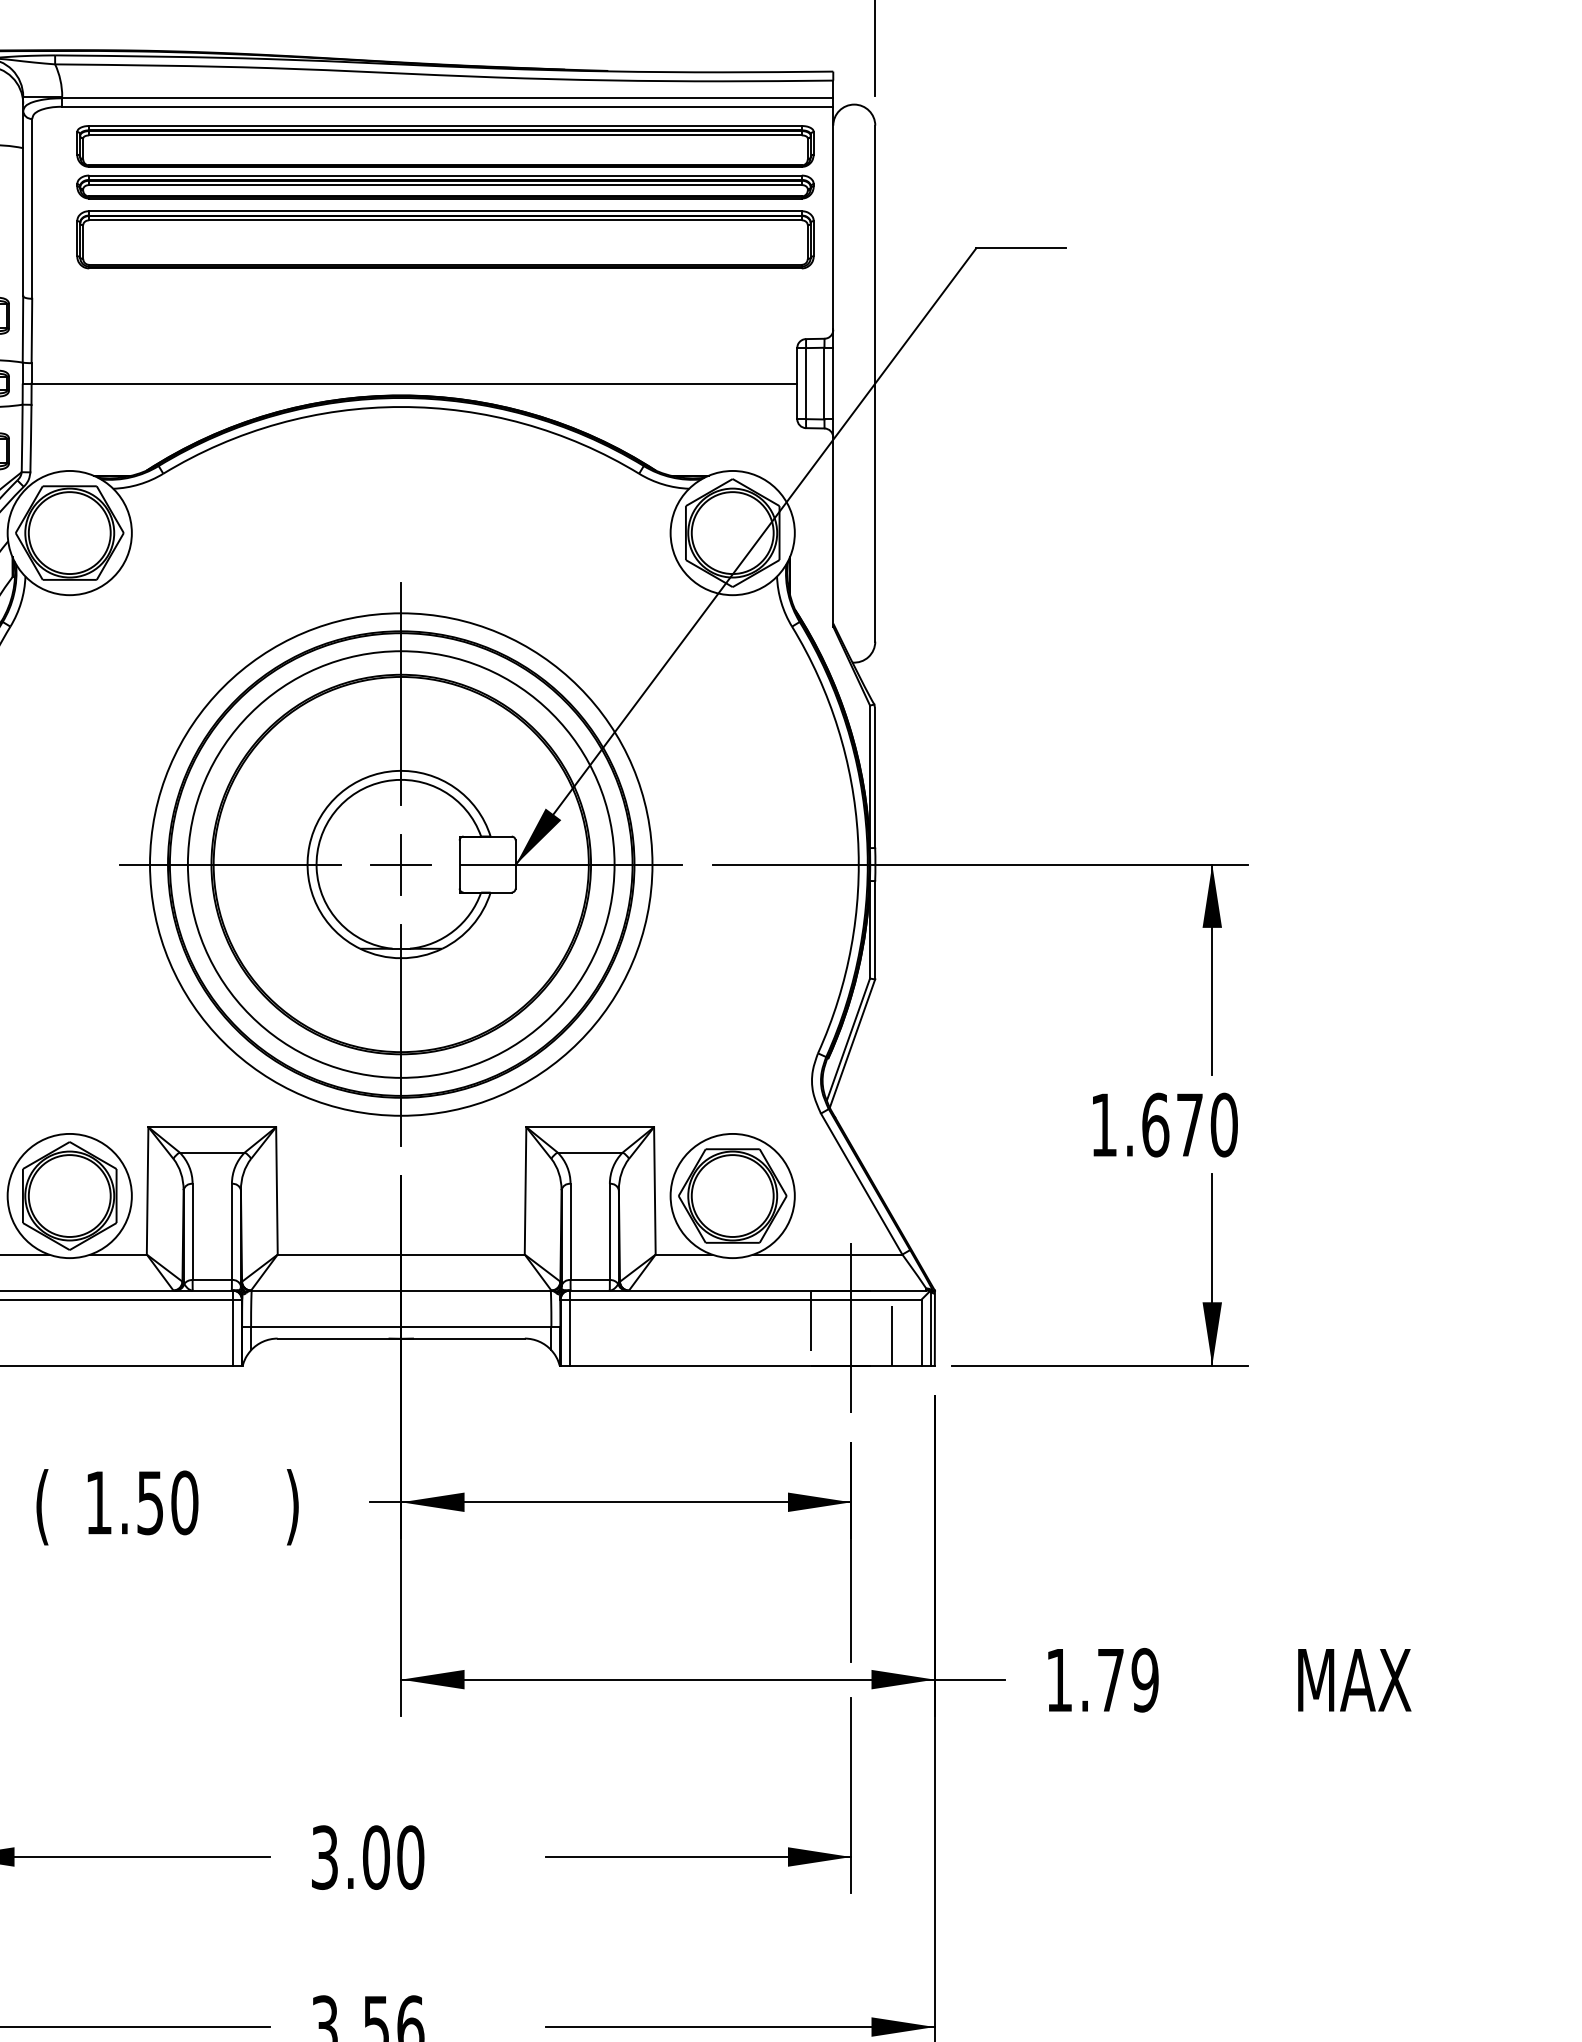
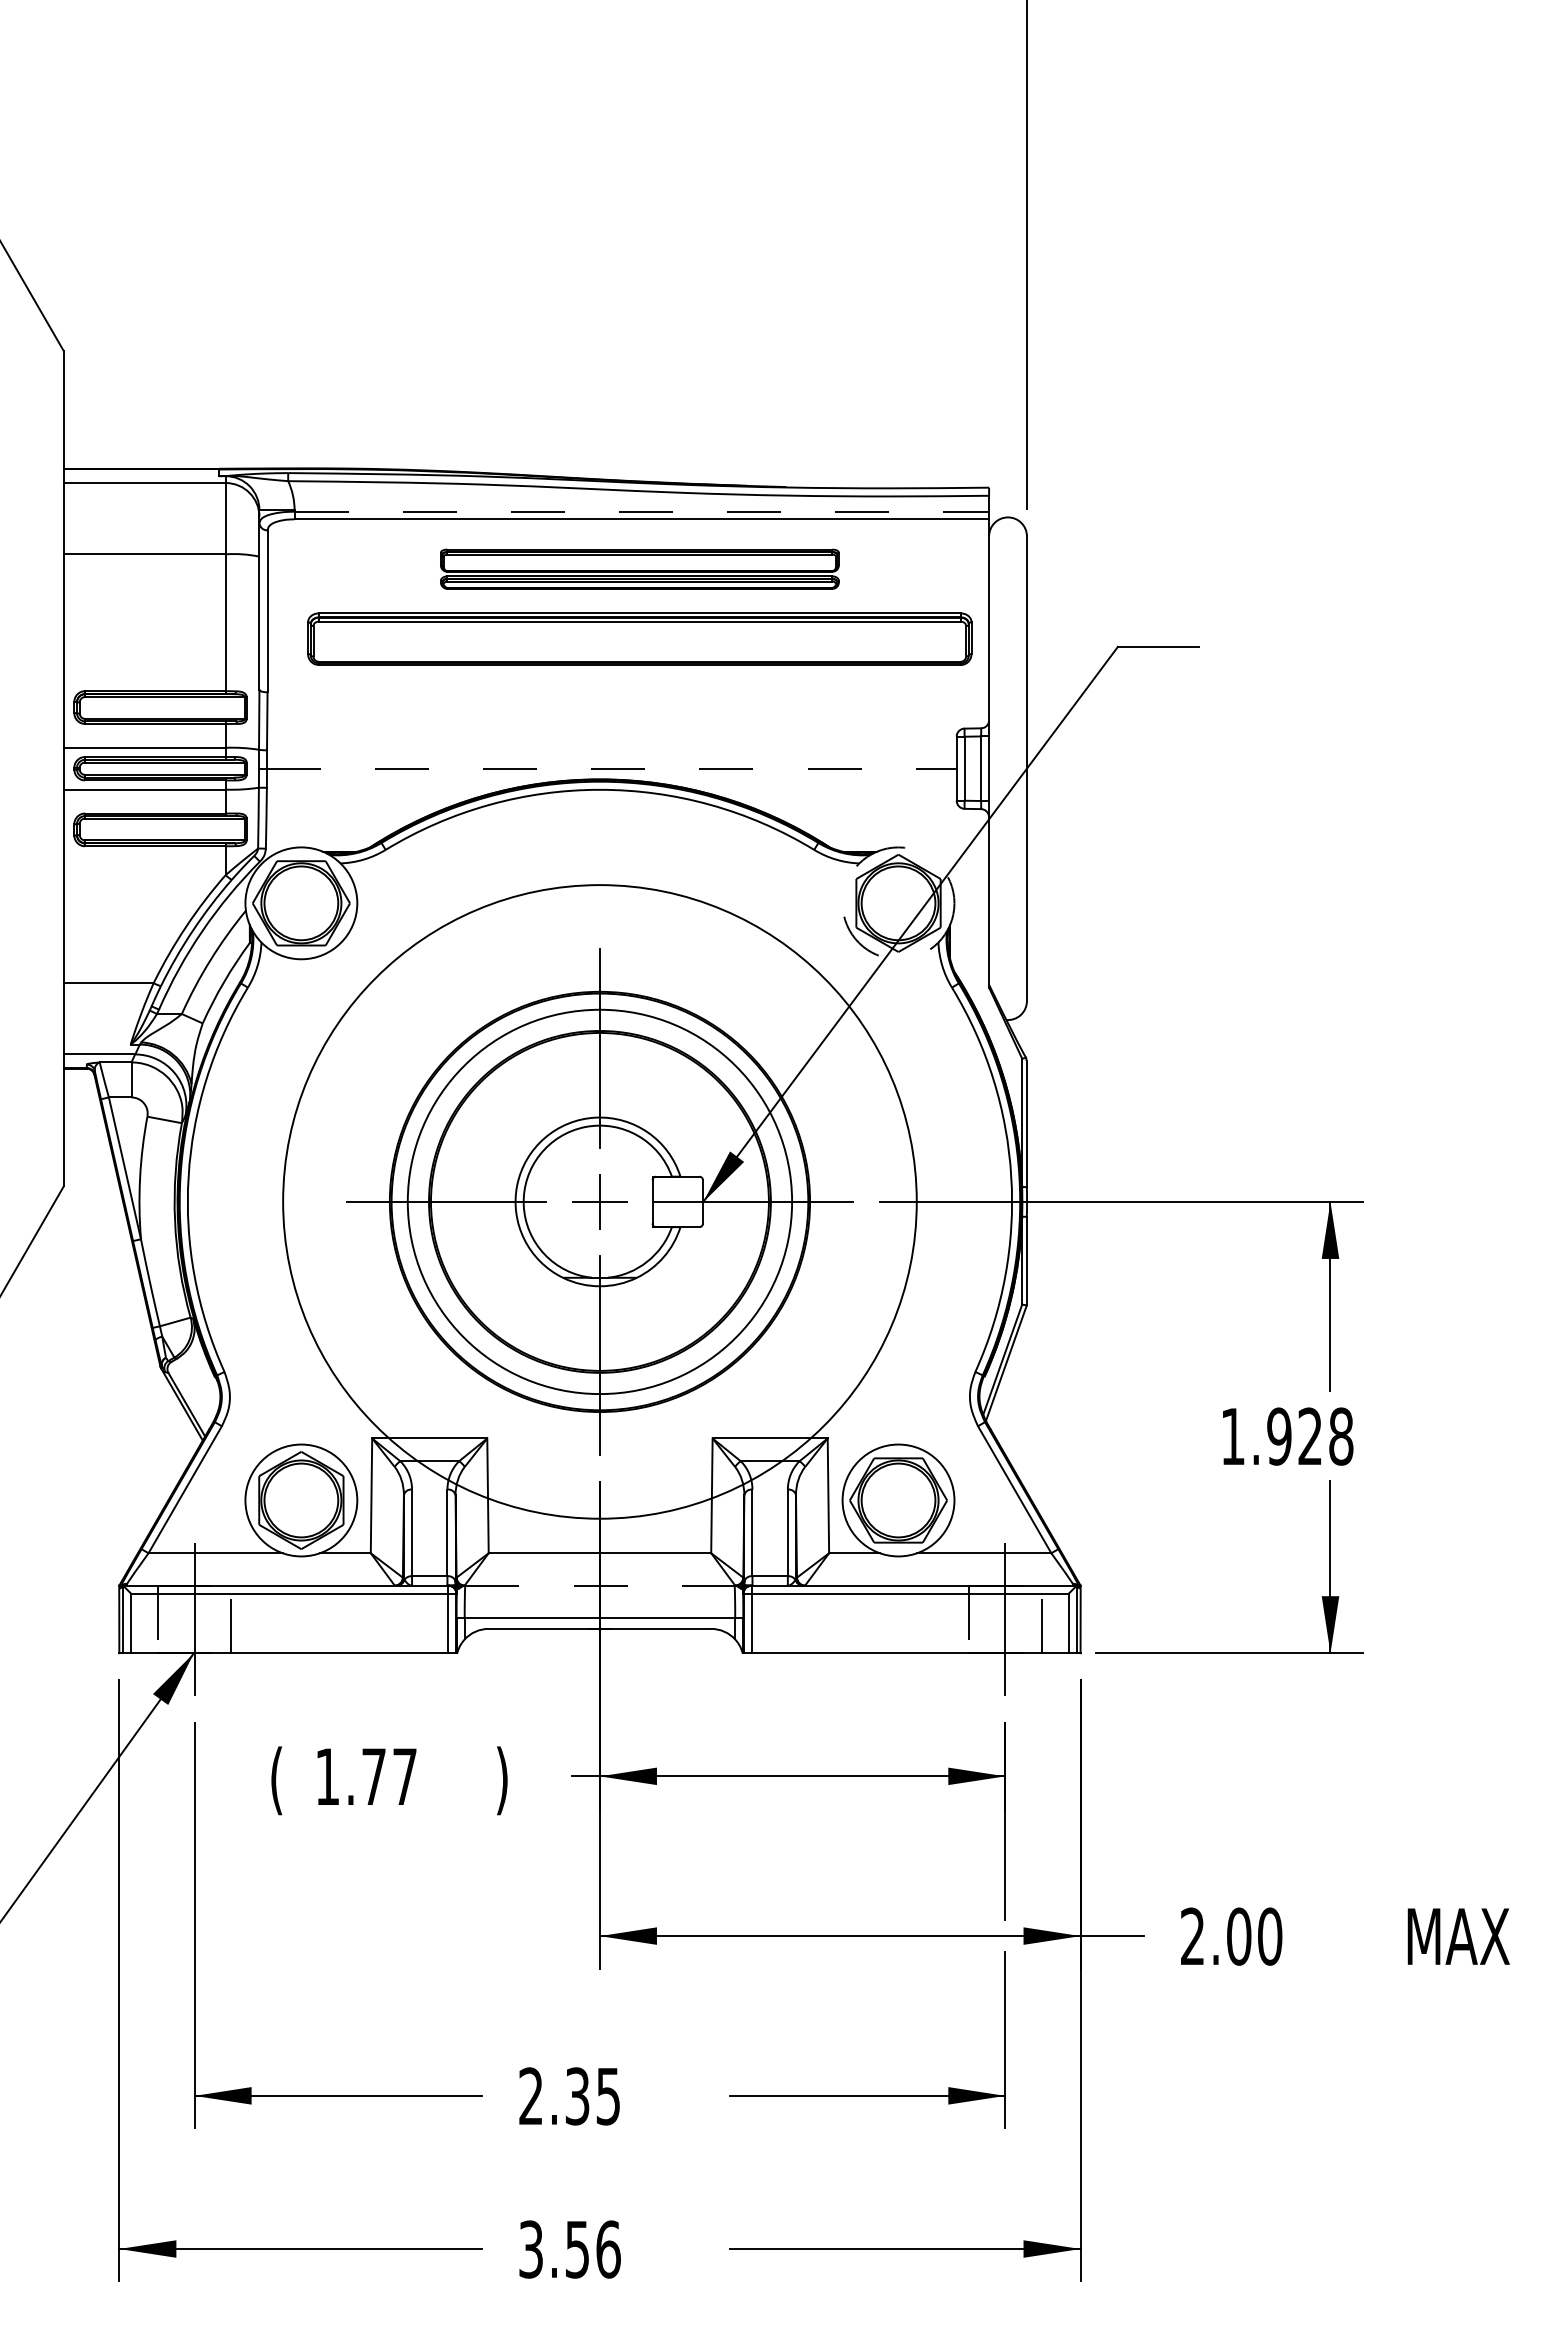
line: (448, 98) -> (642, 511), solid -> dashed
part: (445, 161) -> (639, 568), size x0.6
line: (414, 383) -> (611, 768), solid -> dashed
circle: (732, 533) -> (898, 903), solid -> dashed
circle: (400, 864) -> (599, 1201), size x1.4
text: (1190, 1124) -> (1310, 1436), 1.670 -> 1.928
line: (400, 1290) -> (599, 1585), solid -> dashed
text: (167, 1502) -> (389, 1776), 1.50 -> 1.77
text: (1102, 1680) -> (1231, 1936), 1.79 -> 2.00
text: (367, 1857) -> (569, 2096), 3.00 -> 2.35

